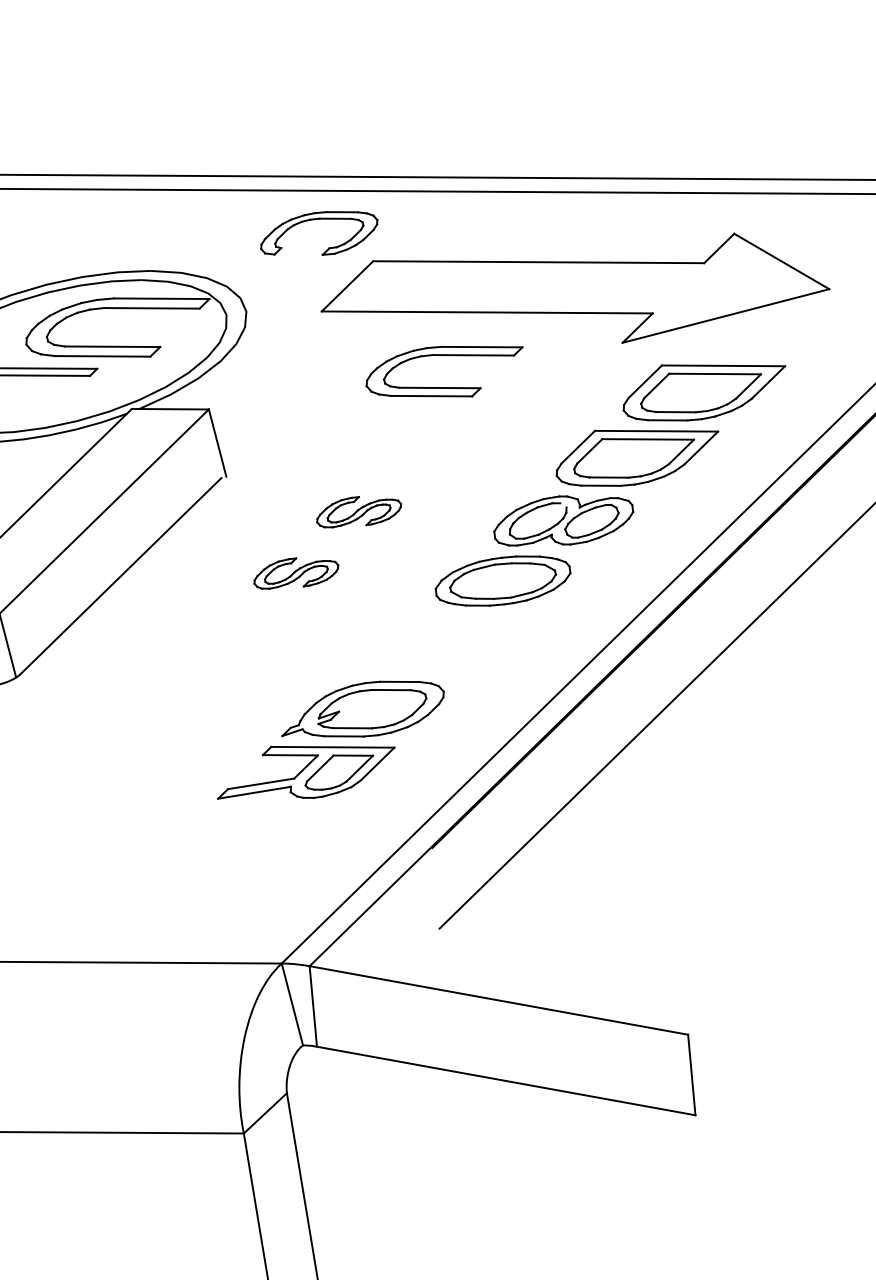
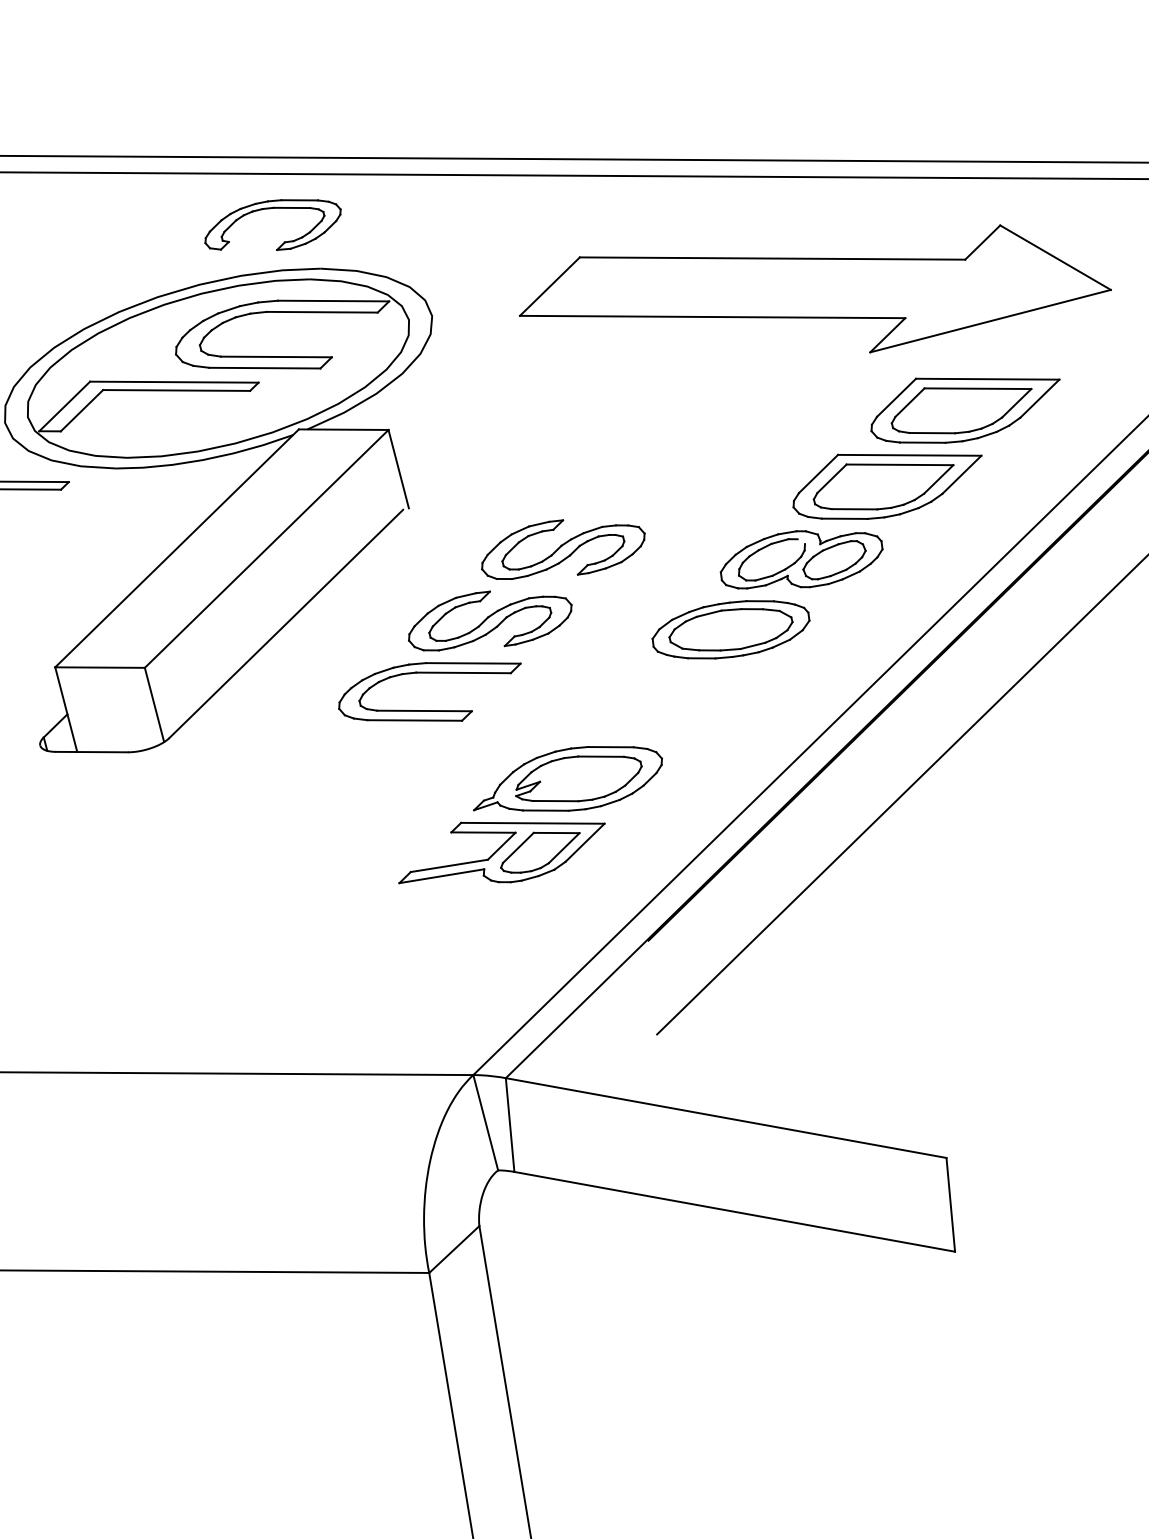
part: (317, 220) -> (270, 209), moved
part: (444, 355) -> (429, 673), moved
part: (359, 512) -> (563, 549), size x1.67
part: (296, 573) -> (490, 620), size x1.67

